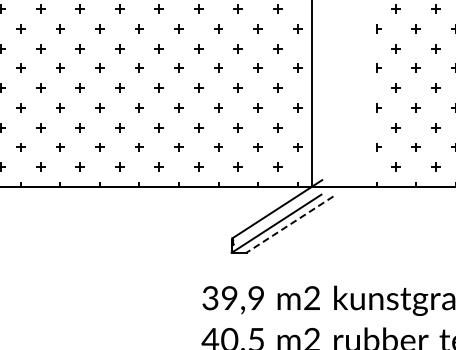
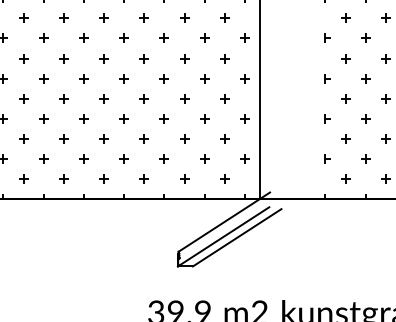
line: (289, 224) -> (236, 237), dashed -> solid

